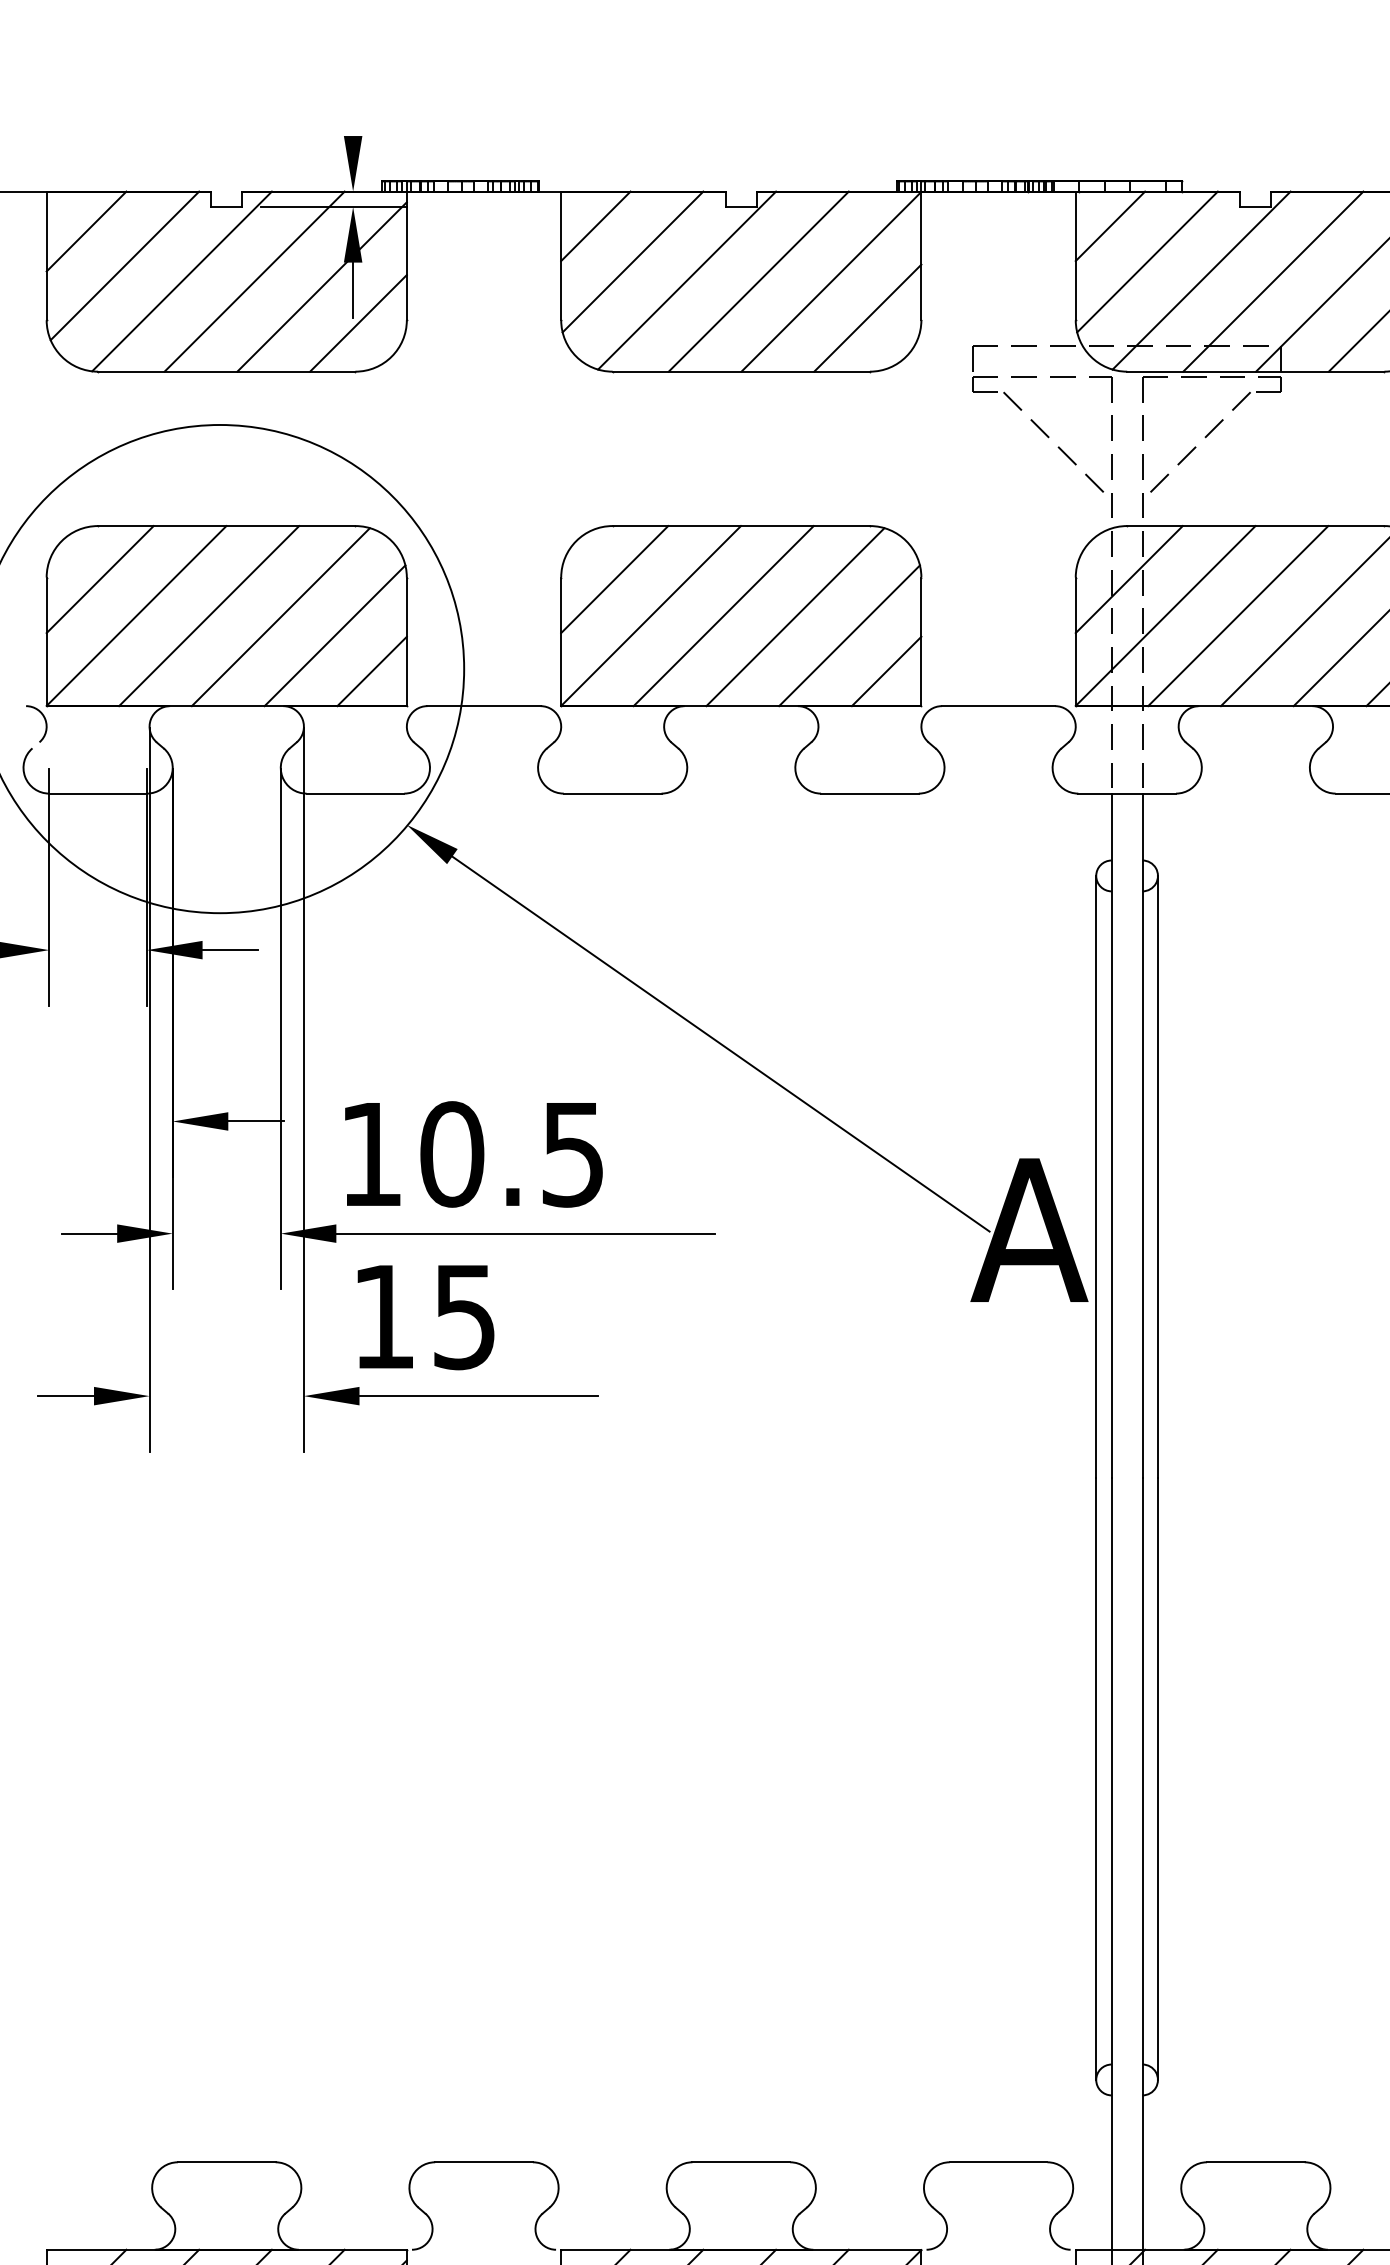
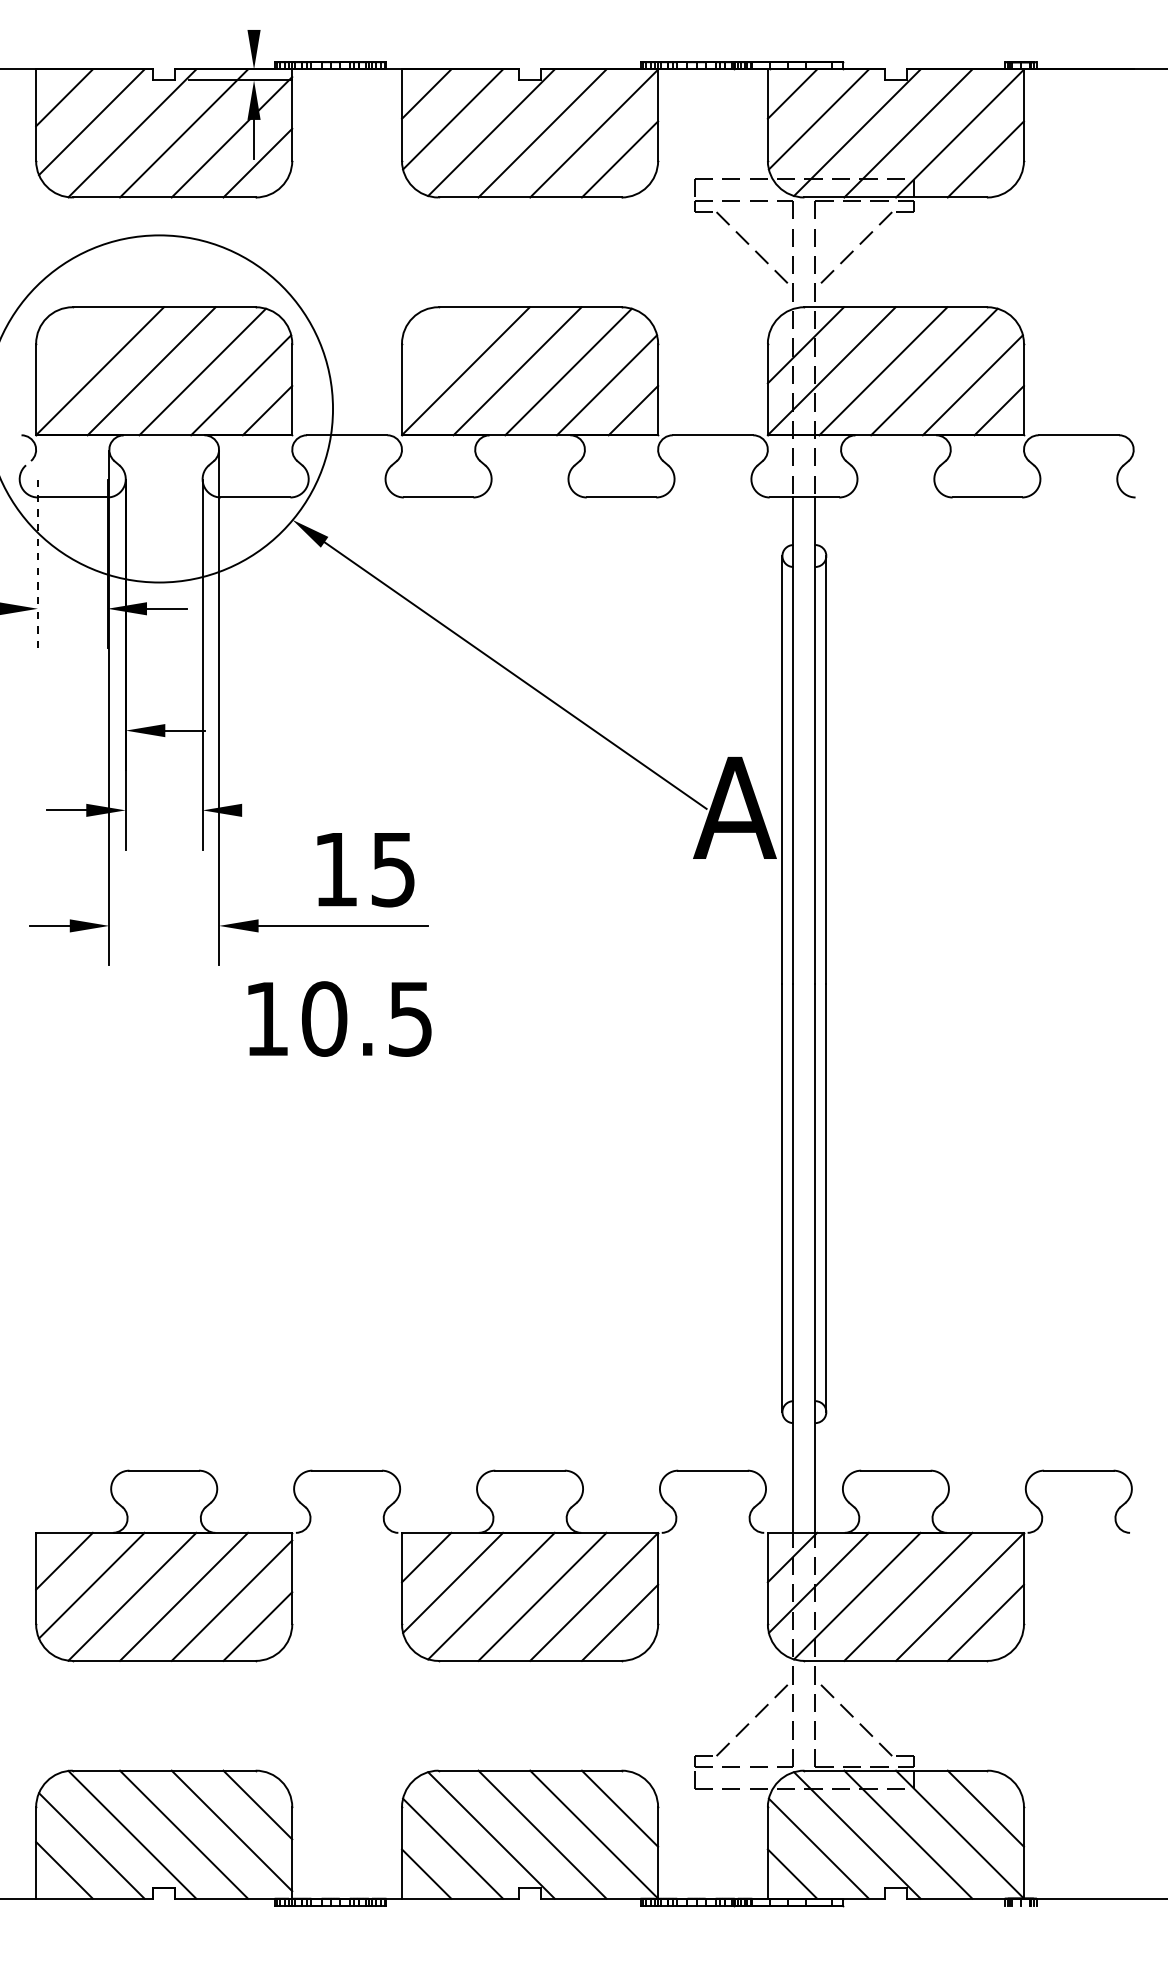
line: (100, 579) -> (74, 345), removed
line: (615, 579) -> (440, 345), removed
line: (48, 887) -> (37, 564), solid -> dashed
text: (473, 1153) -> (339, 1018), moved
line: (525, 1233) -> (376, 810), removed
text: (425, 1318) -> (365, 870), moved

